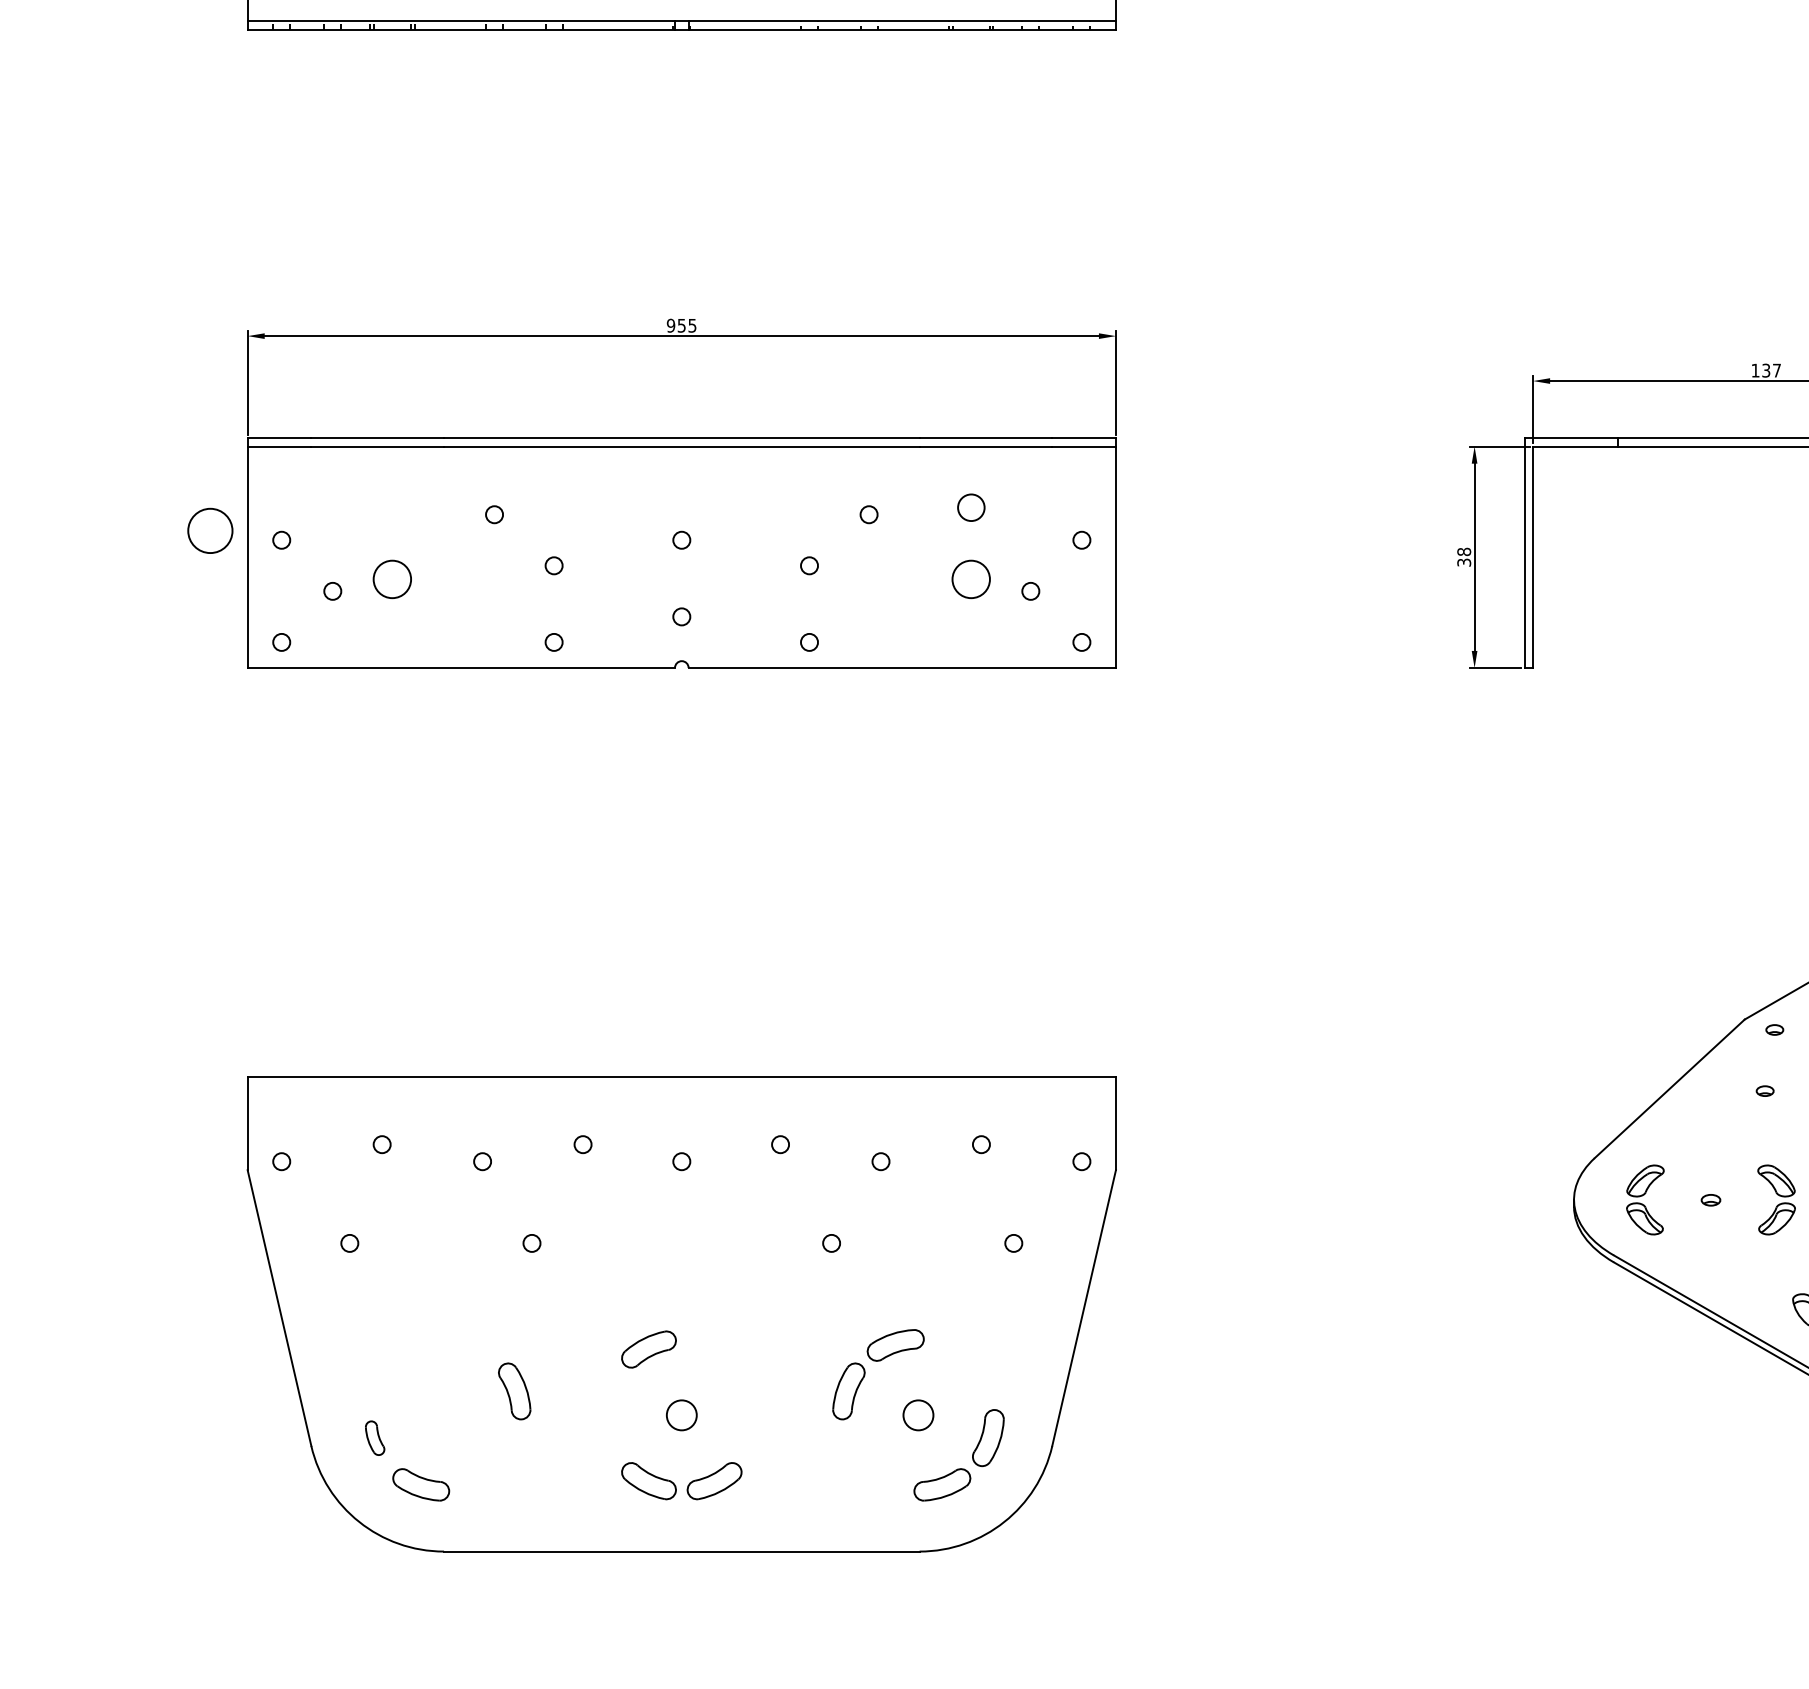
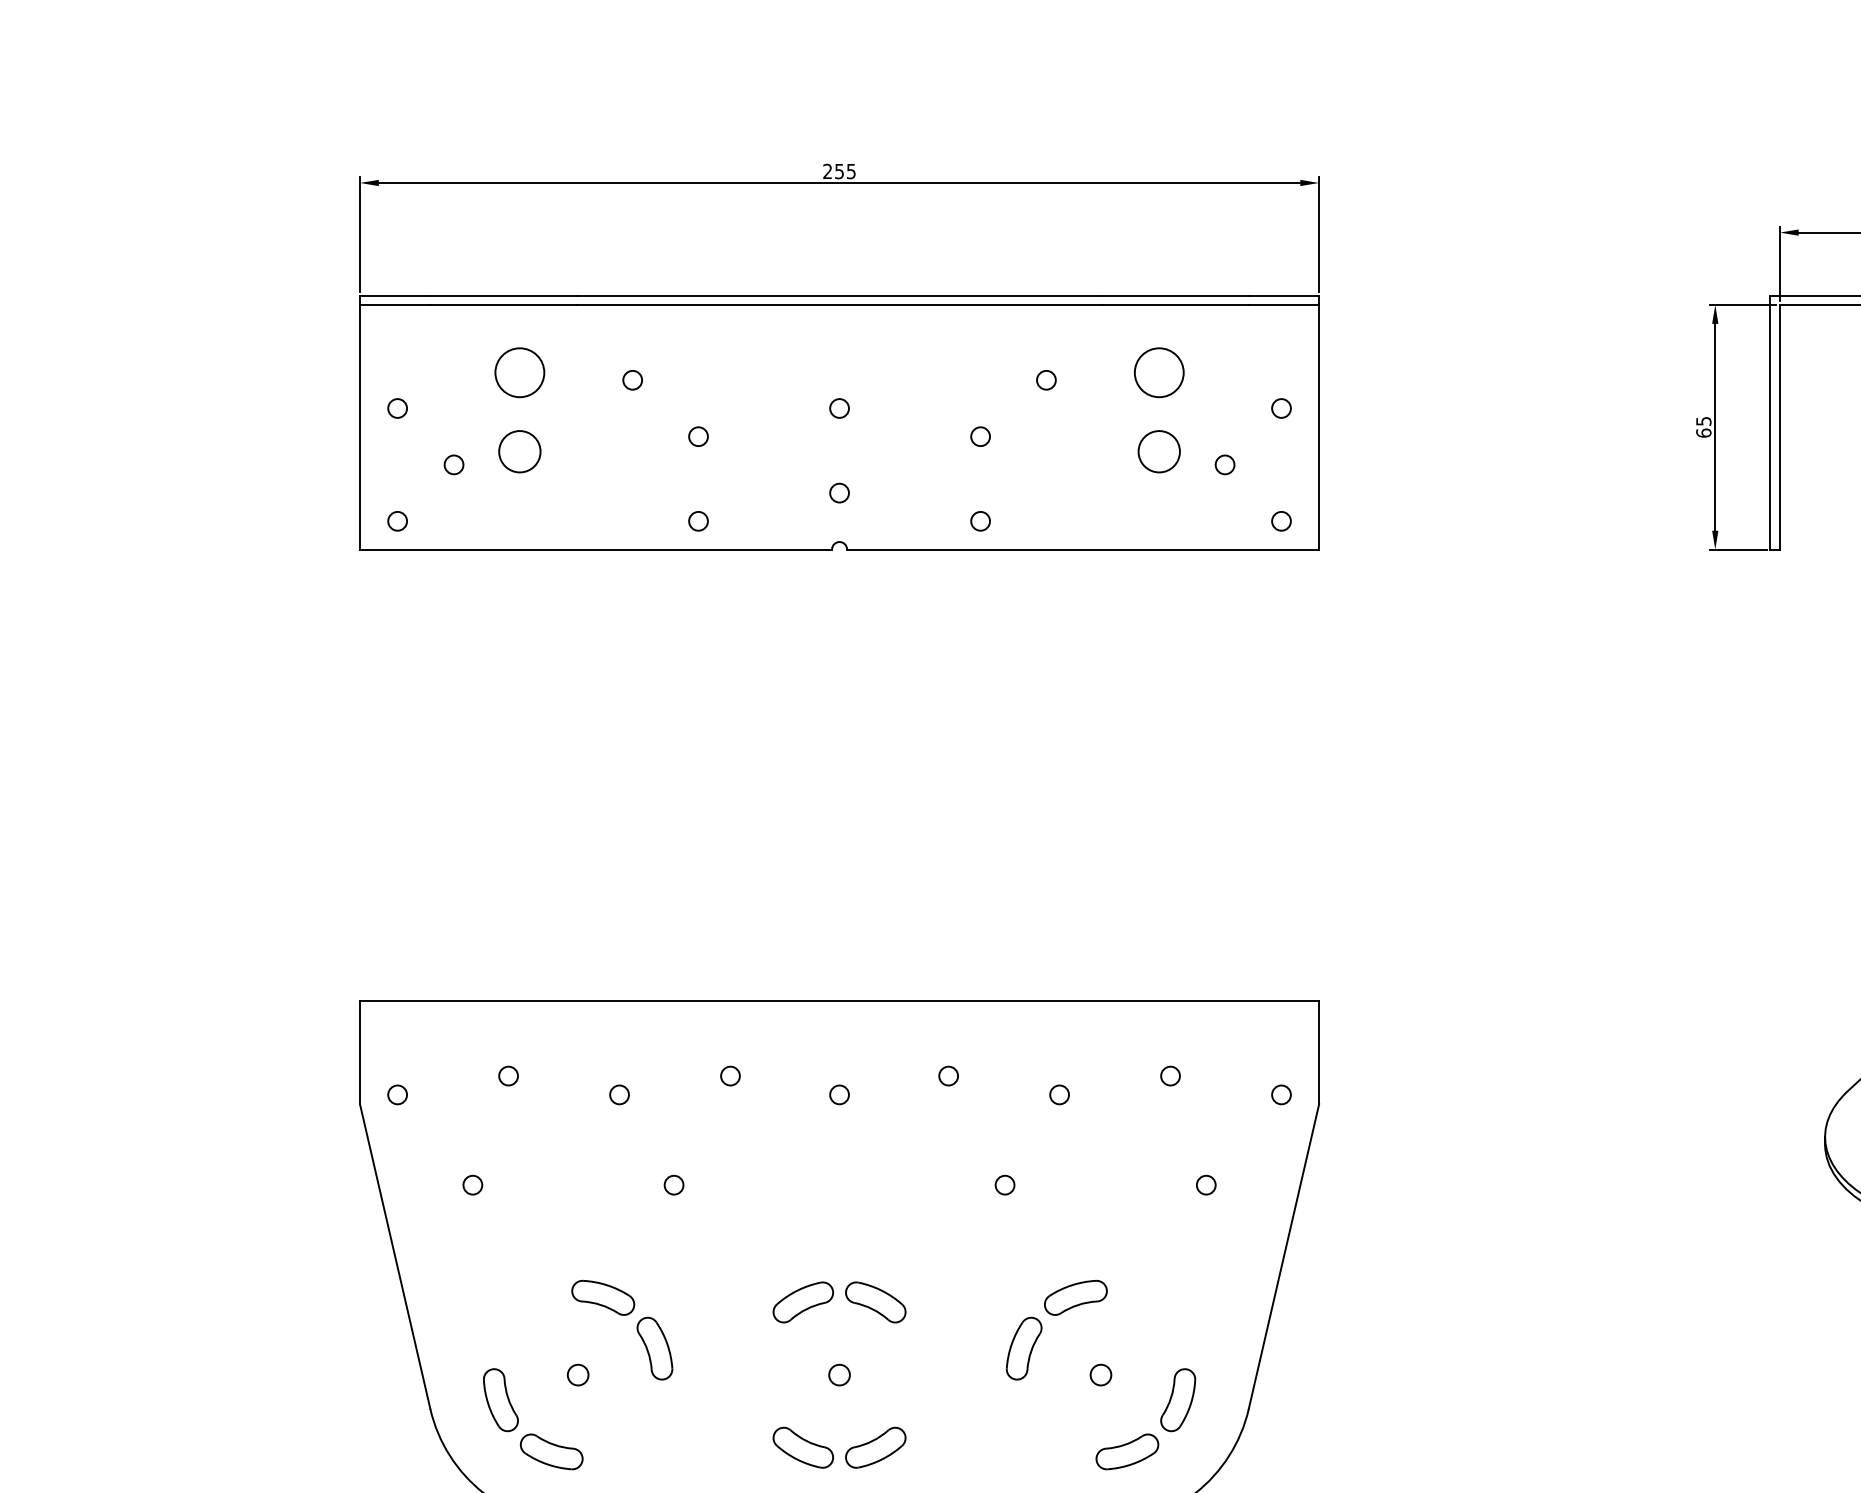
text: (670, 325) -> (827, 171), 955 -> 255
circle: (971, 507) -> (1159, 372), size x1.67
circle: (210, 530) -> (519, 372), moved
text: (1464, 556) -> (1704, 426), 38 -> 65
part: (467, 1345) -> (602, 1297), added
part: (714, 1349) -> (875, 1302), added
circle: (444, 1415) -> (577, 1375), added
circle: (681, 1415) -> (839, 1375), size x0.62
circle: (918, 1415) -> (1101, 1375), size x0.62
part: (374, 1438) -> (500, 1400), size x1.67

